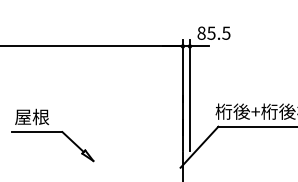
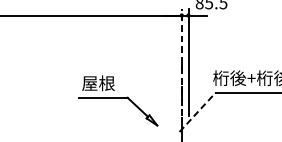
line: (182, 95) -> (181, 62), solid -> dashed
part: (52, 135) -> (118, 101), moved
line: (199, 147) -> (197, 112), solid -> dashed

